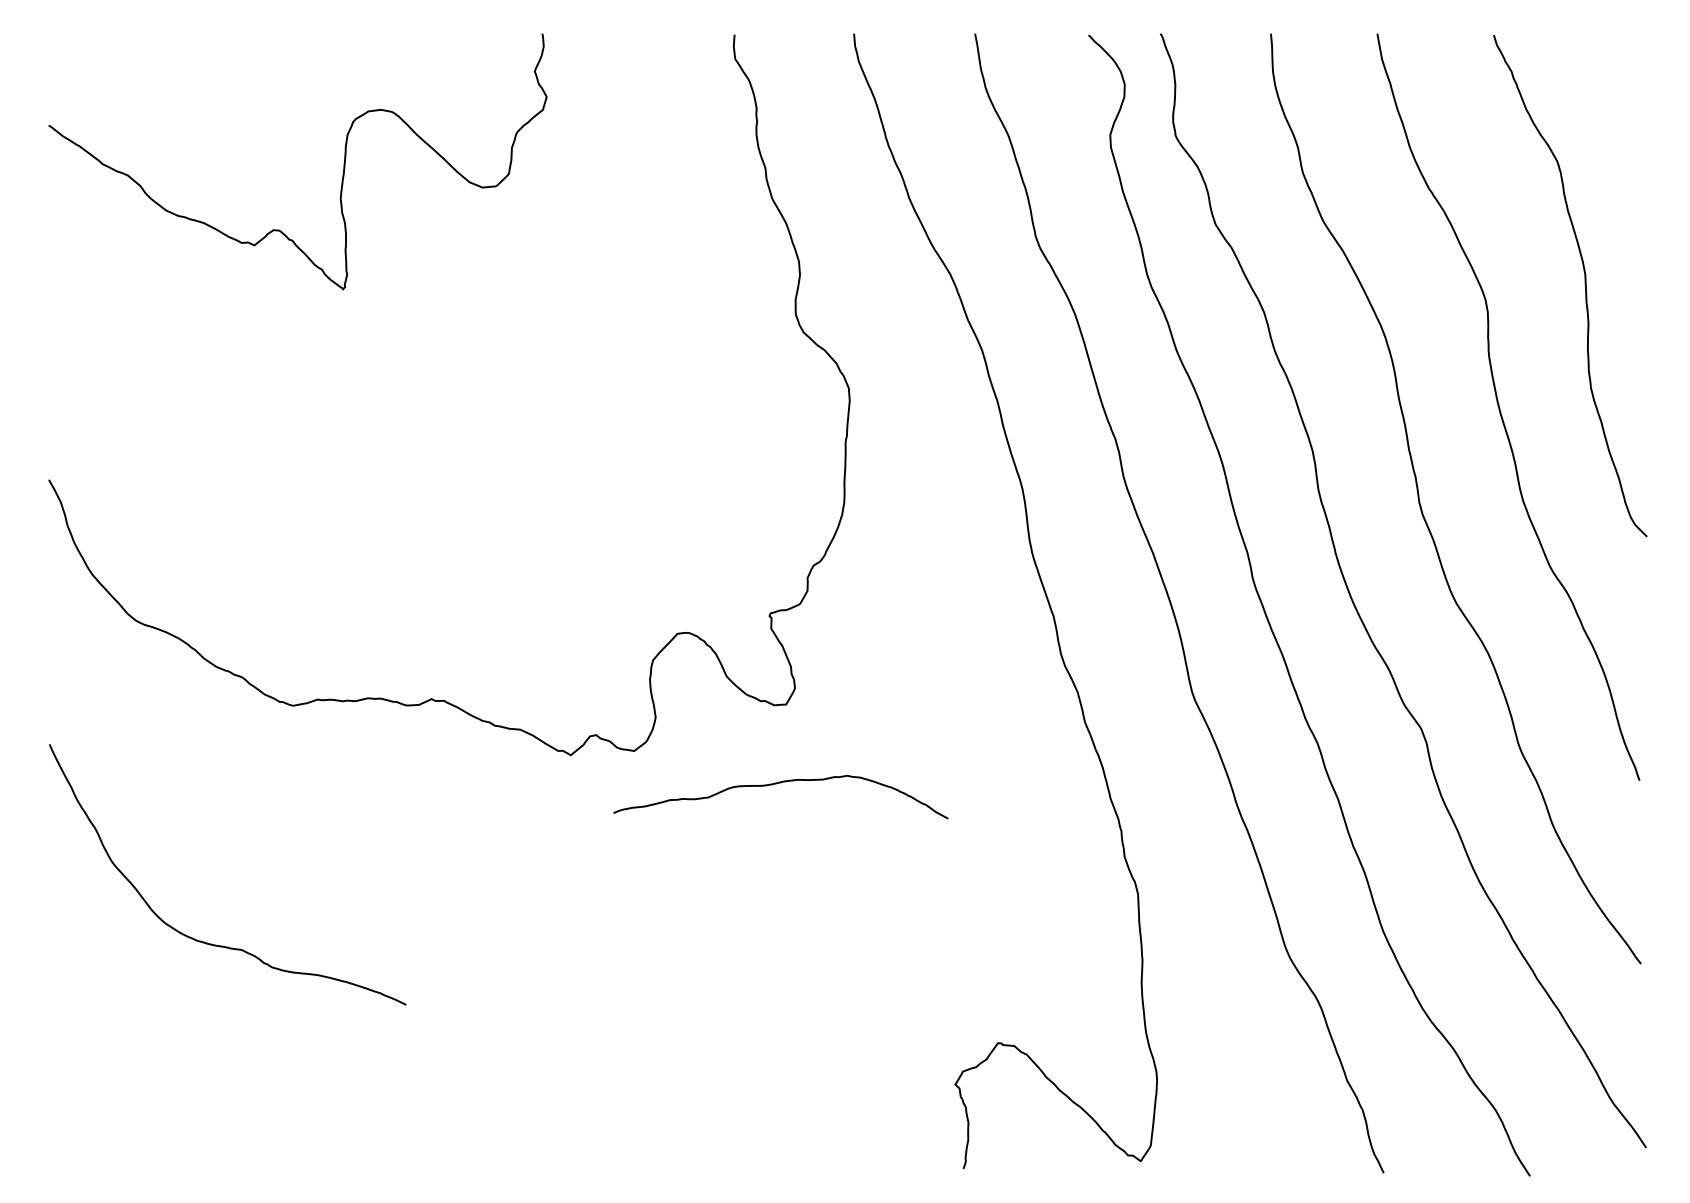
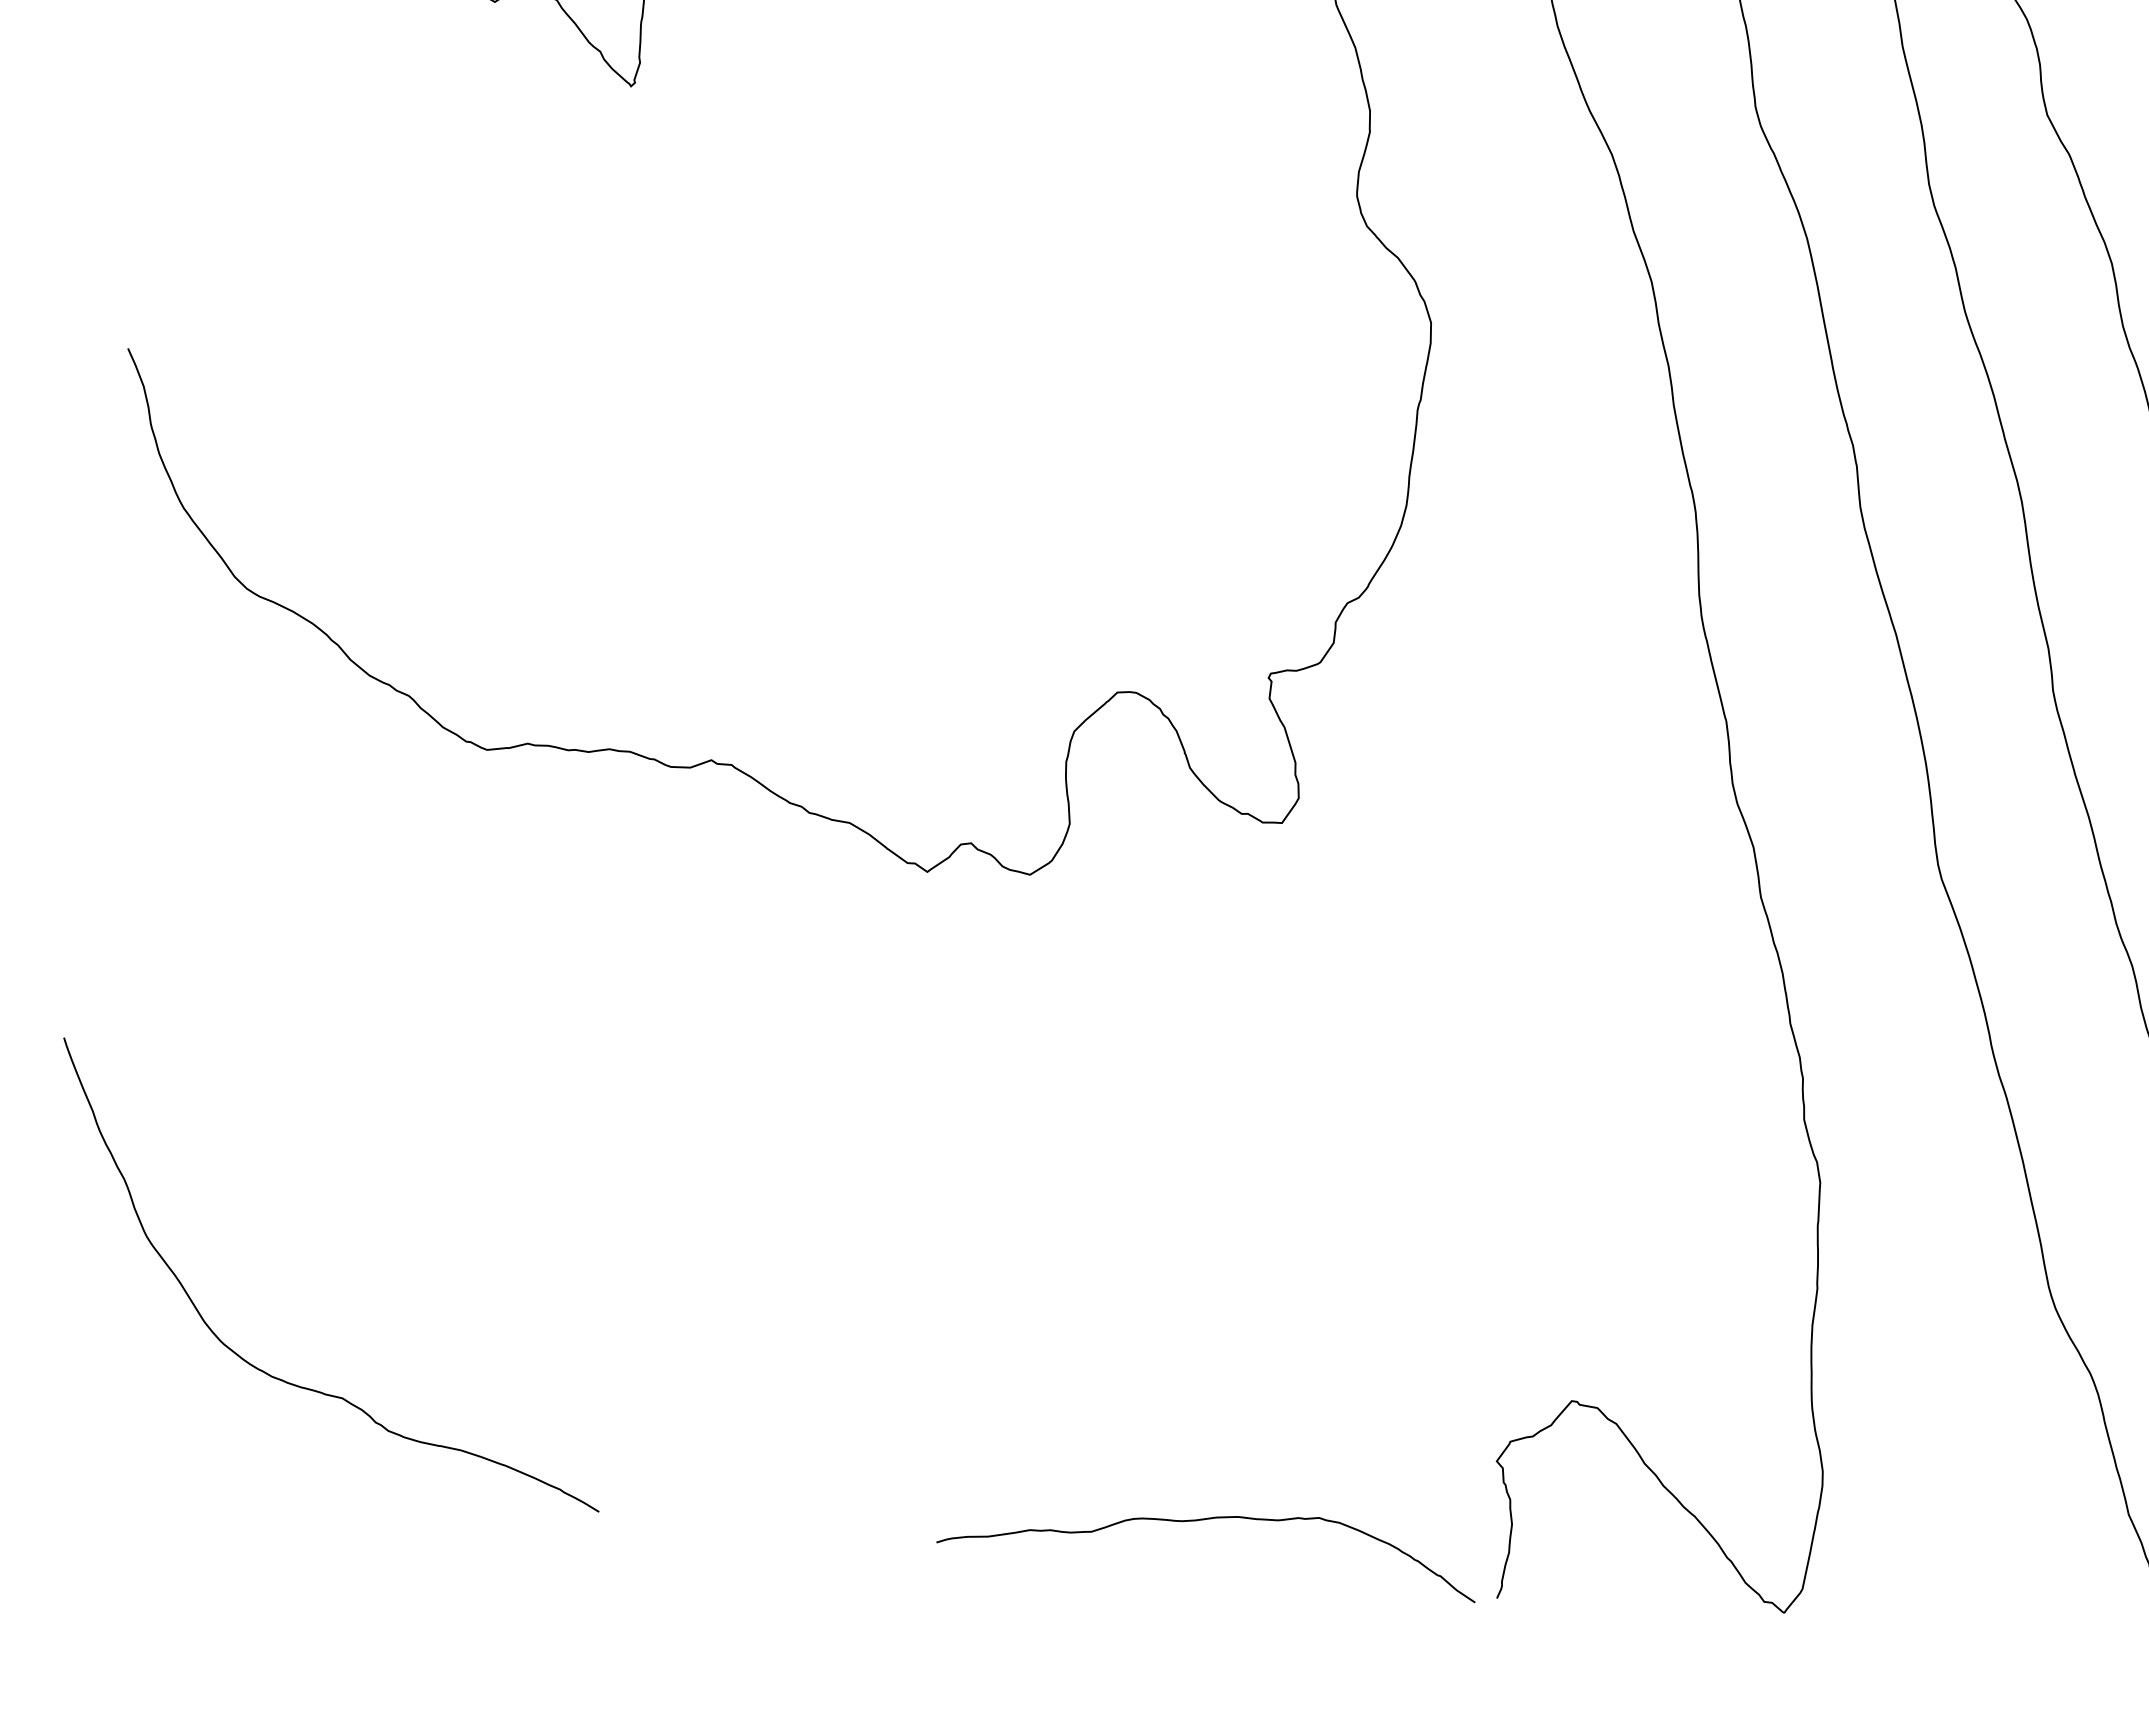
curve: (776, 784) -> (1203, 1521), moved
curve: (211, 943) -> (294, 1383), moved

